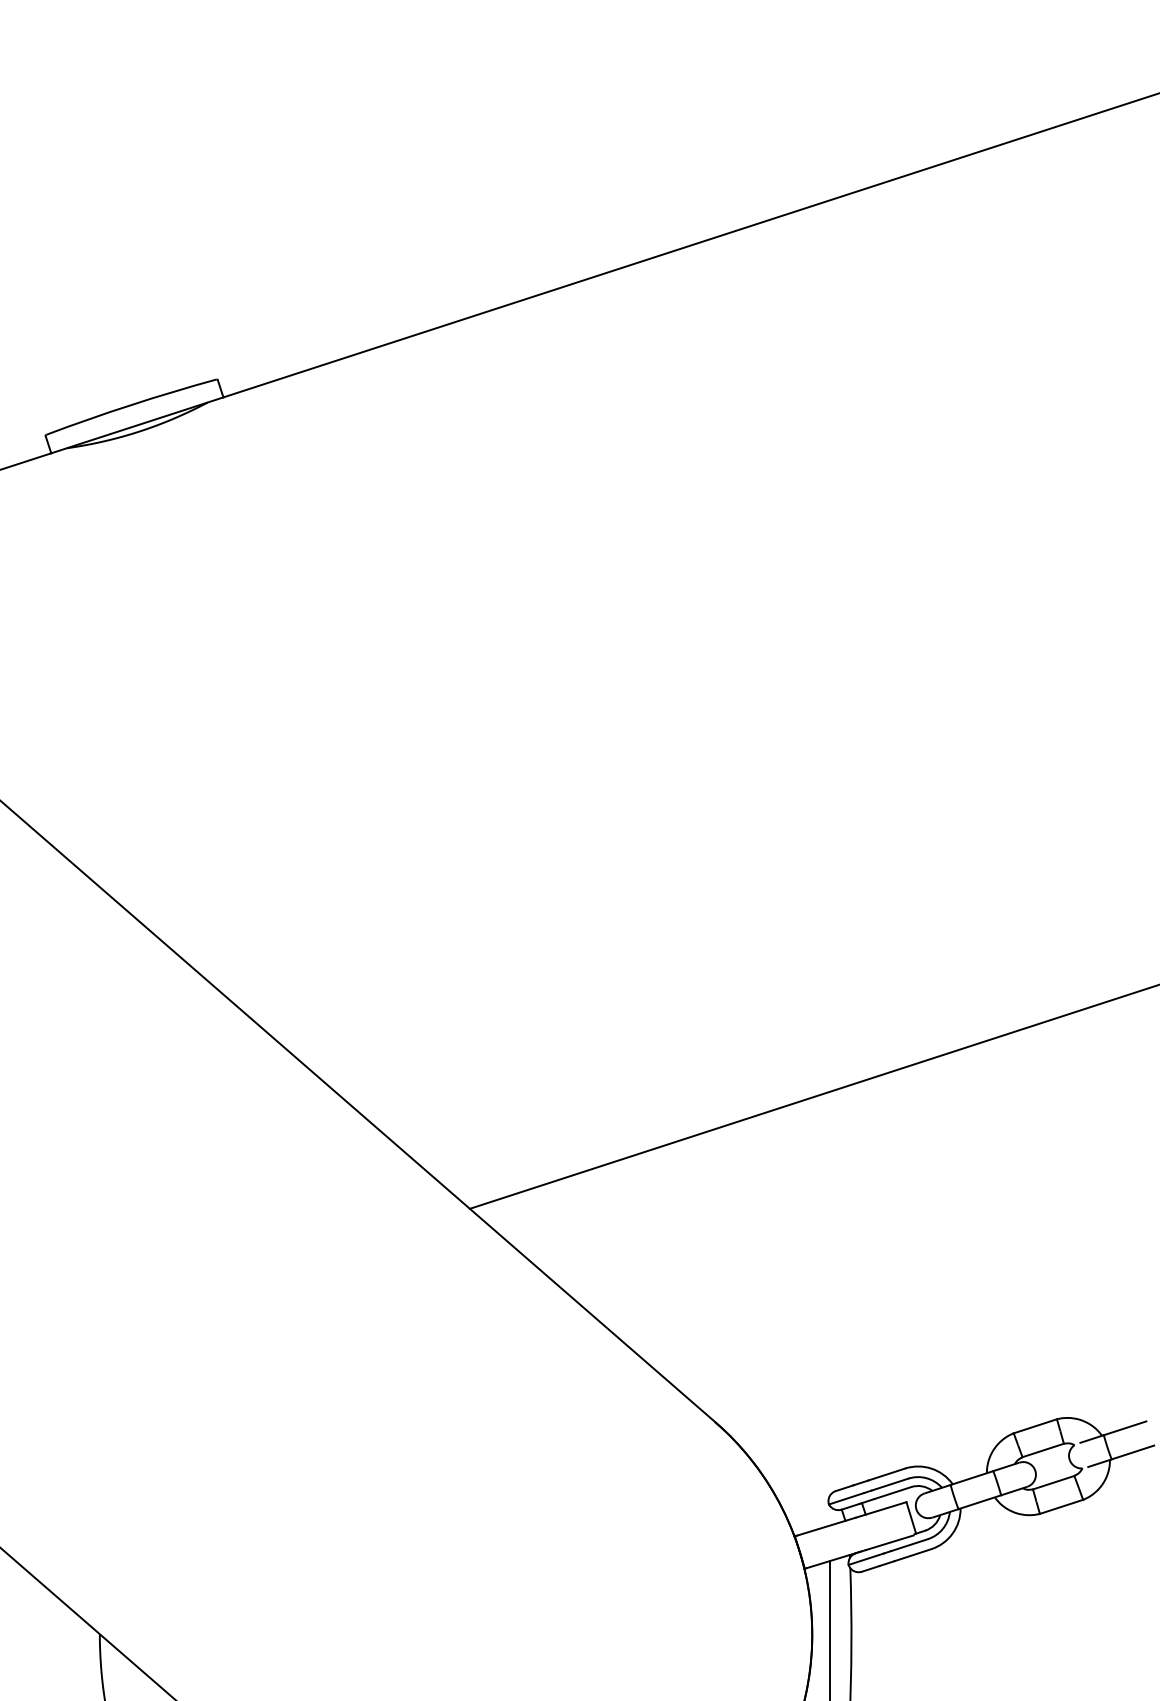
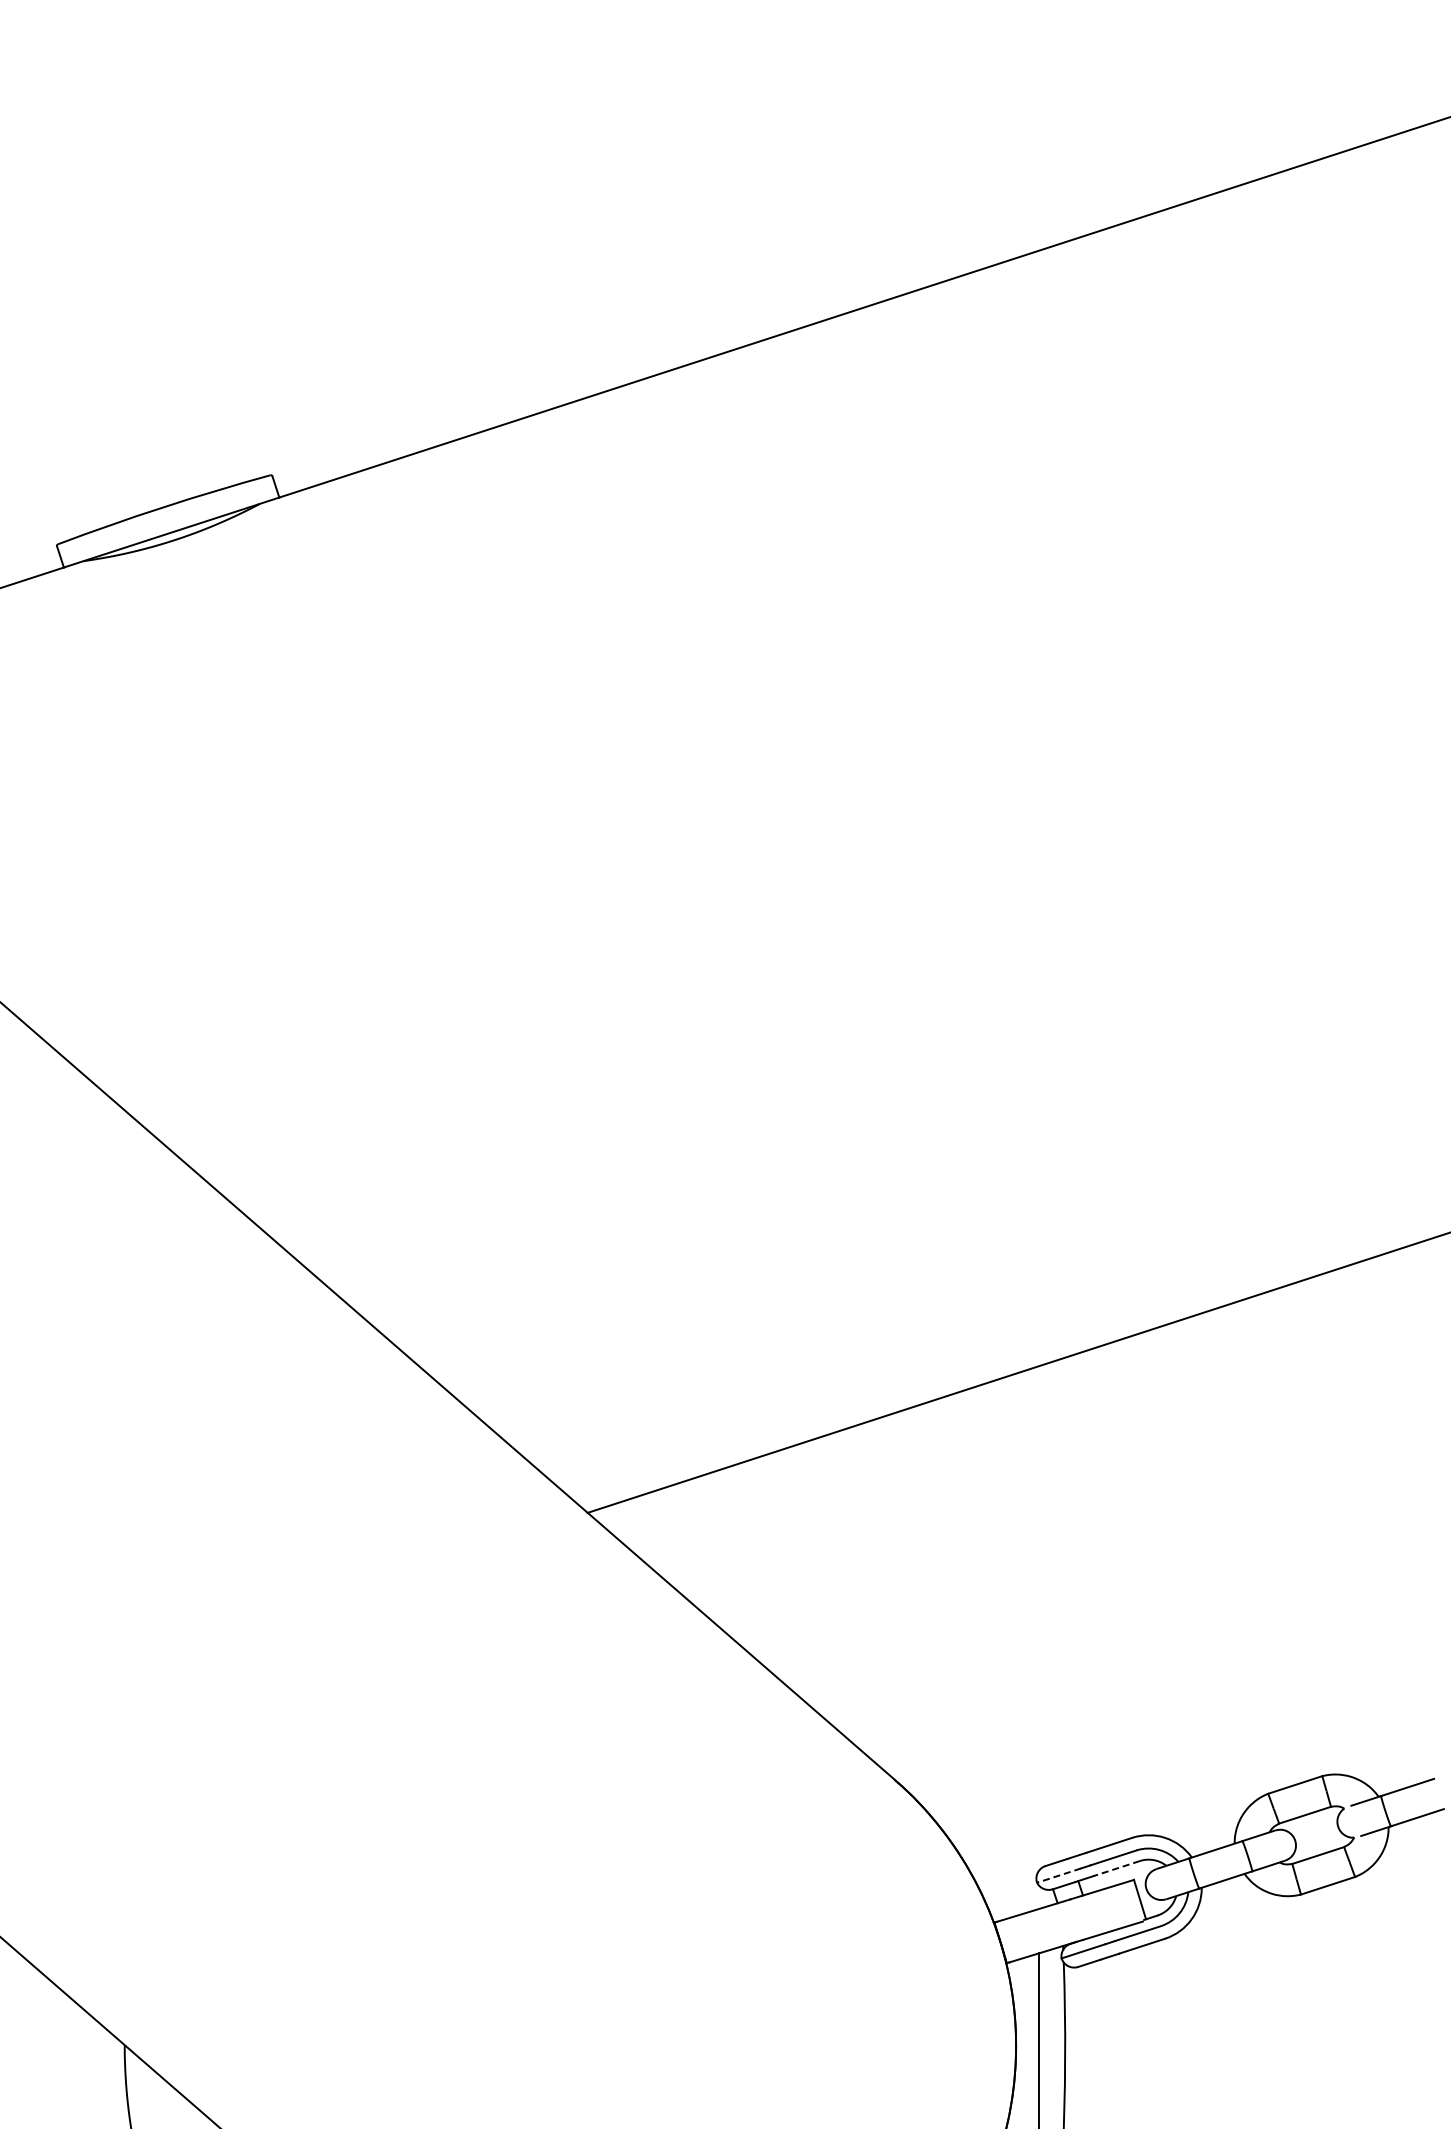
line: (892, 1493) -> (1116, 1868), solid -> dashed
line: (846, 1498) -> (1058, 1875), solid -> dashed

